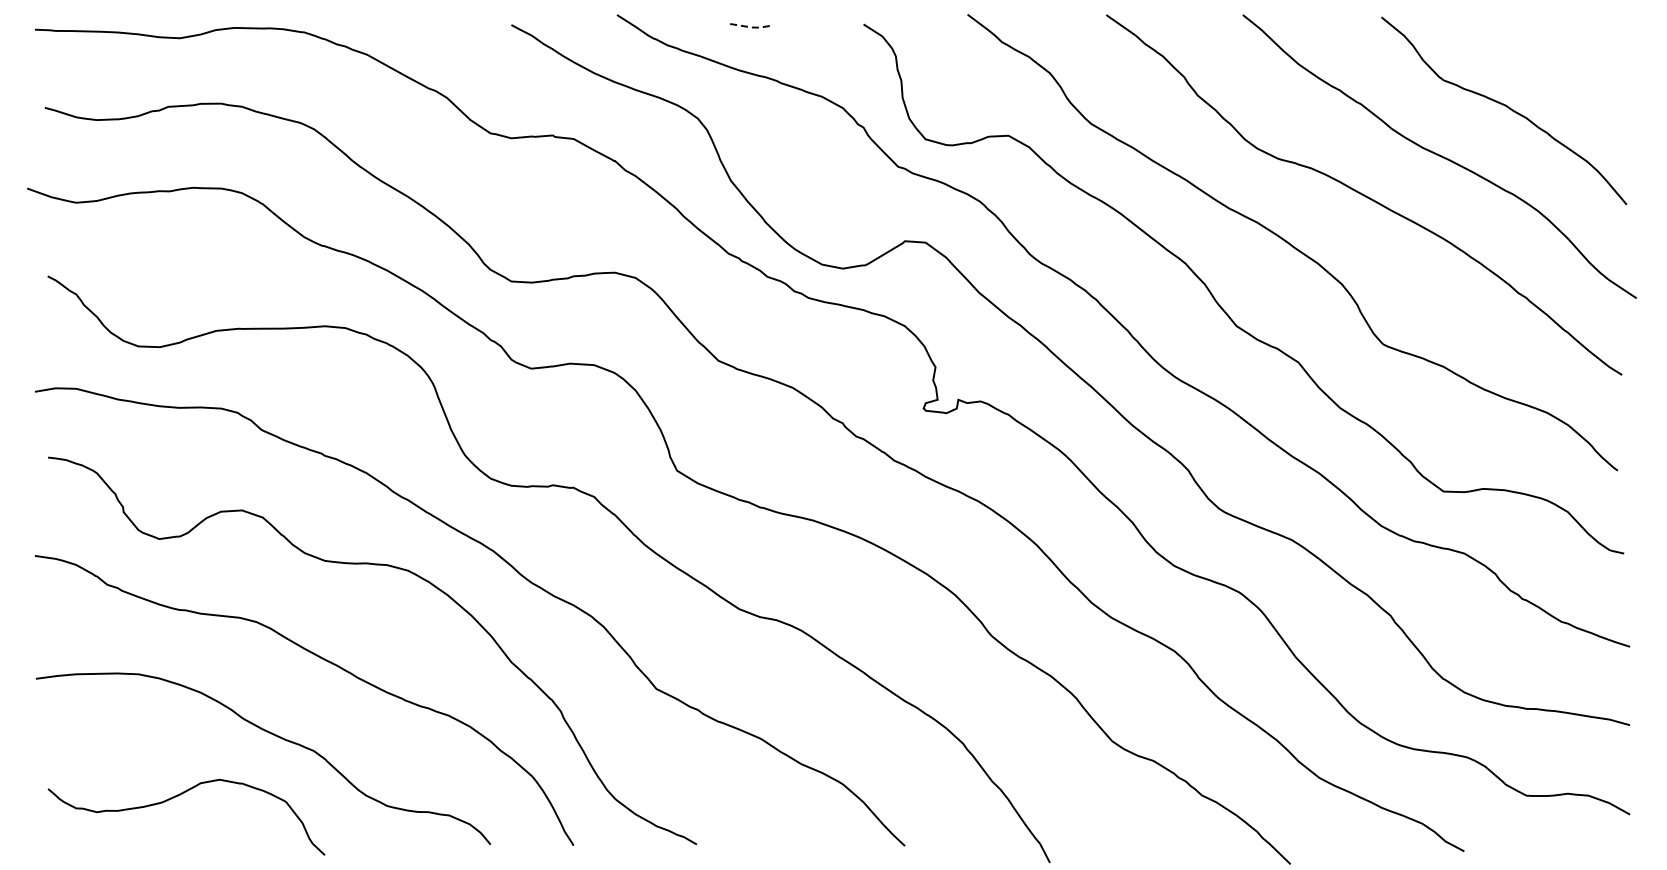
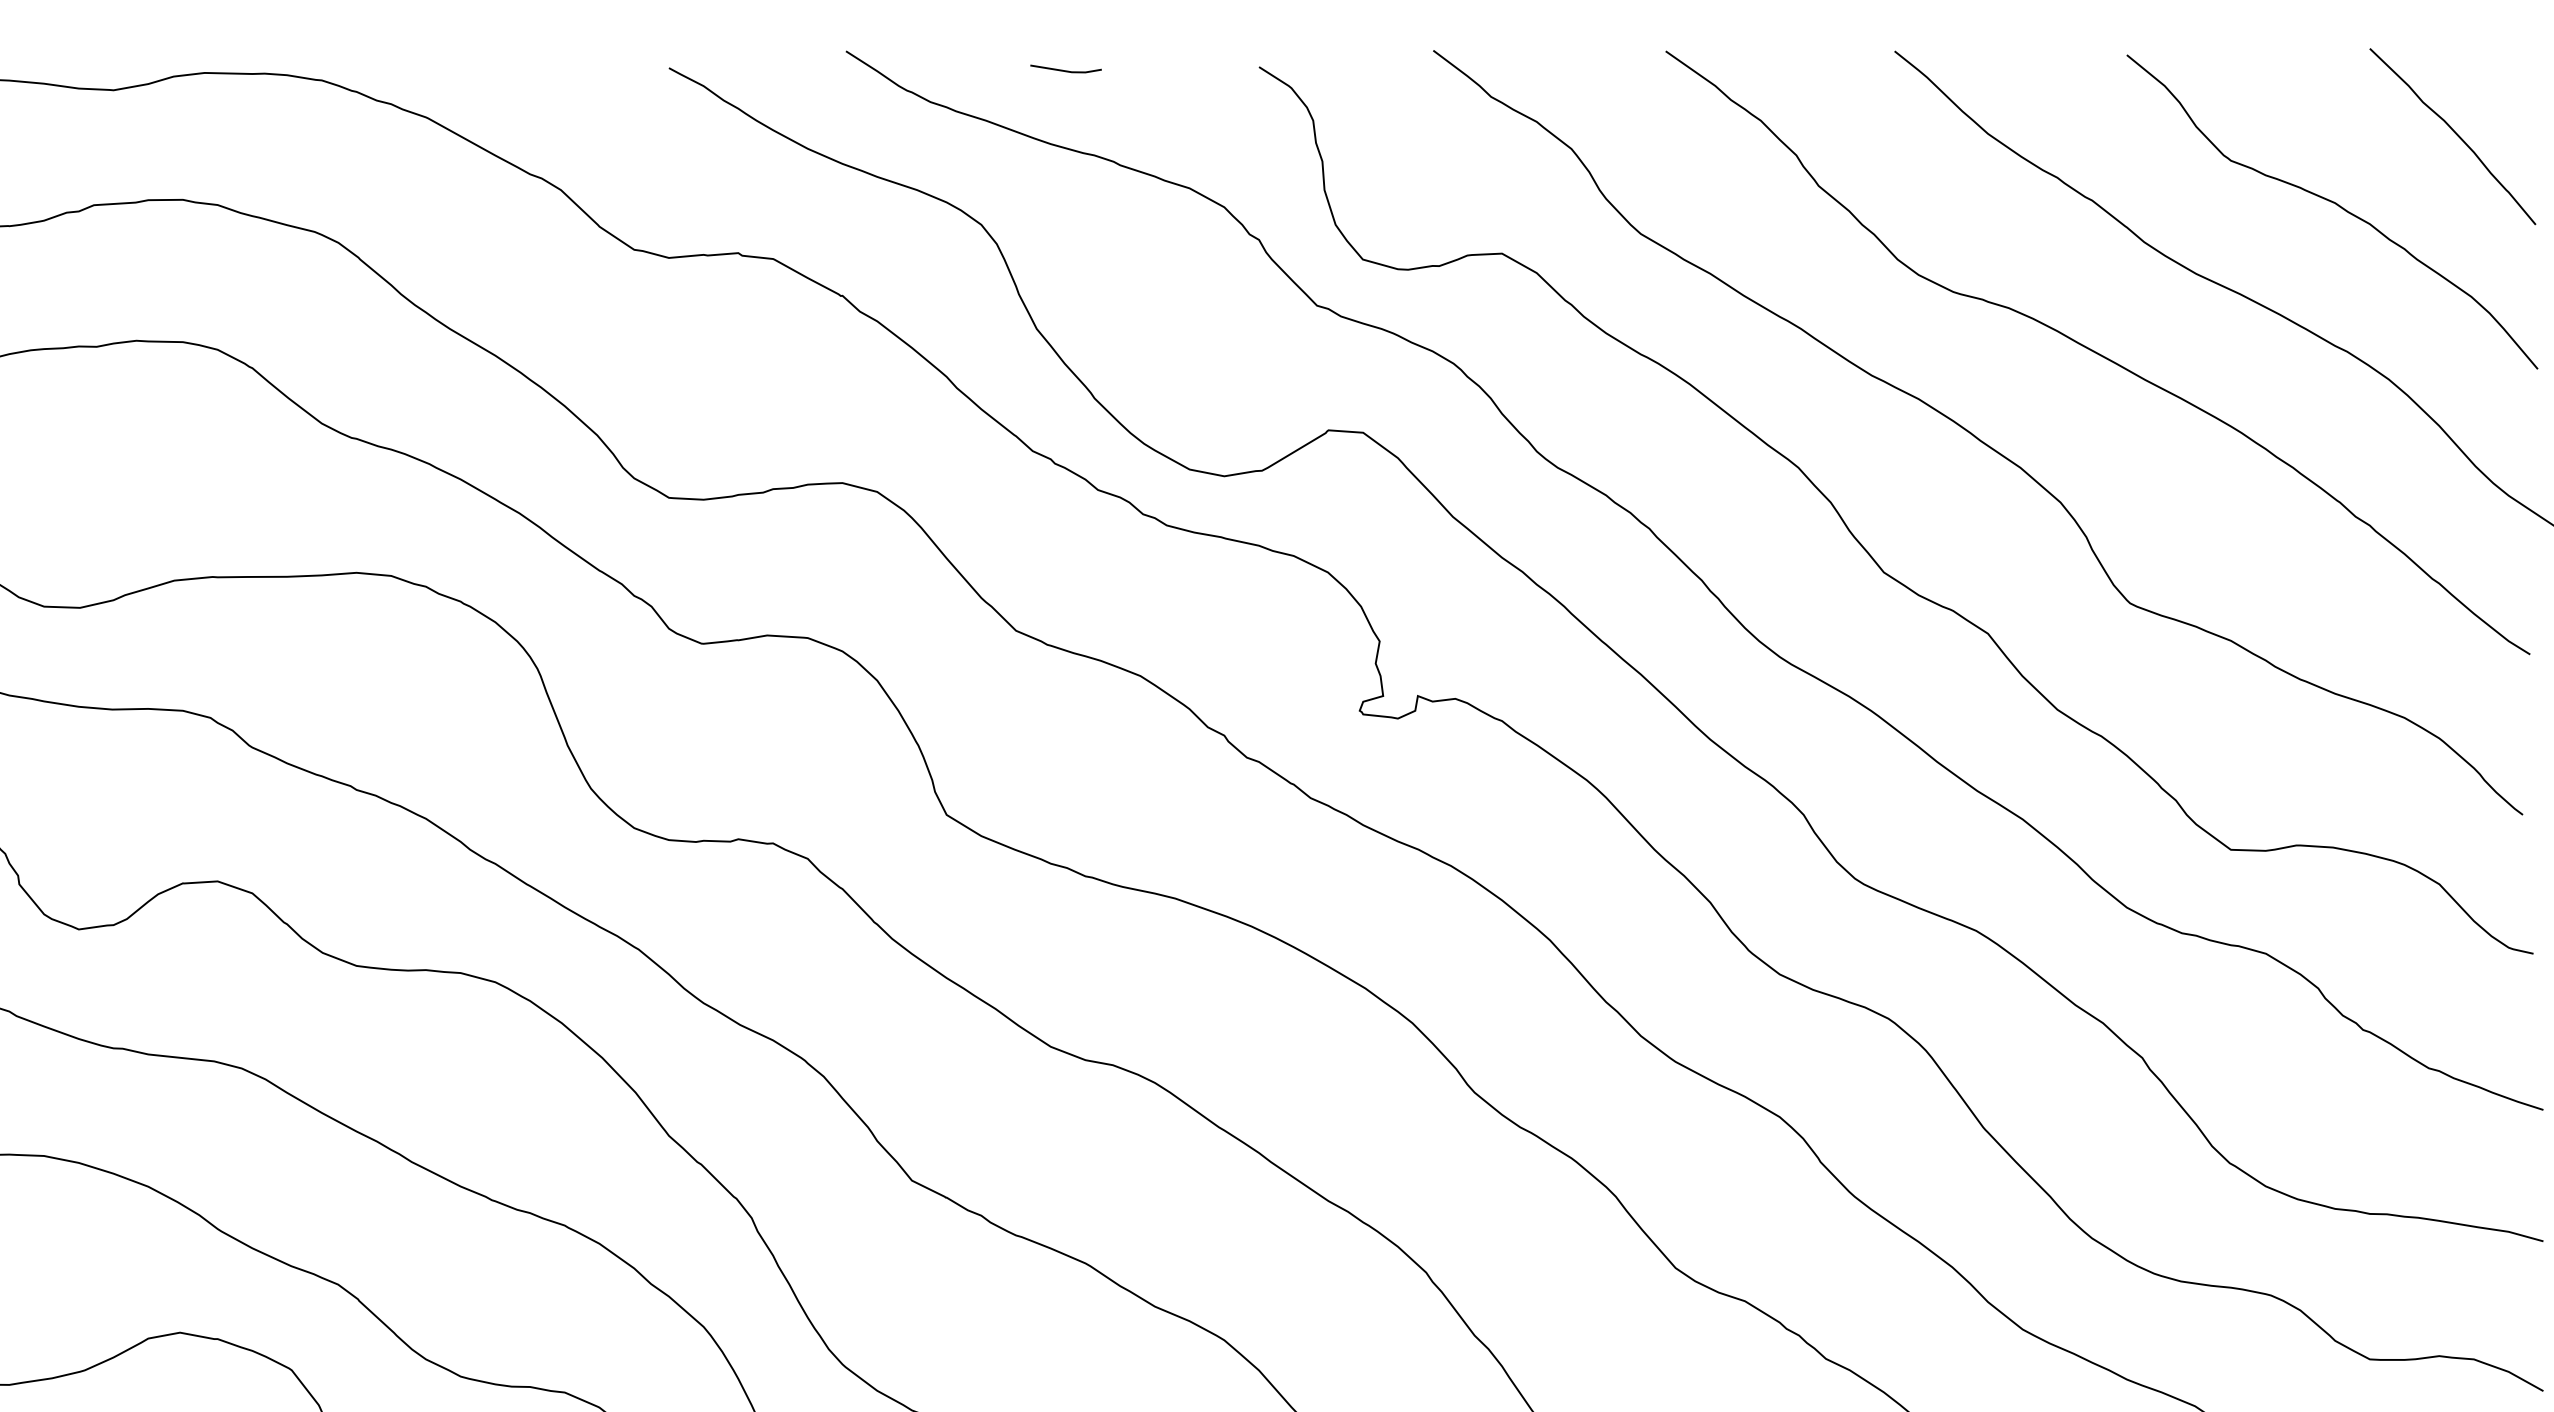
line: (748, 27) -> (1066, 72), dashed -> solid
curve: (1576, 63) -> (2453, 132), added

